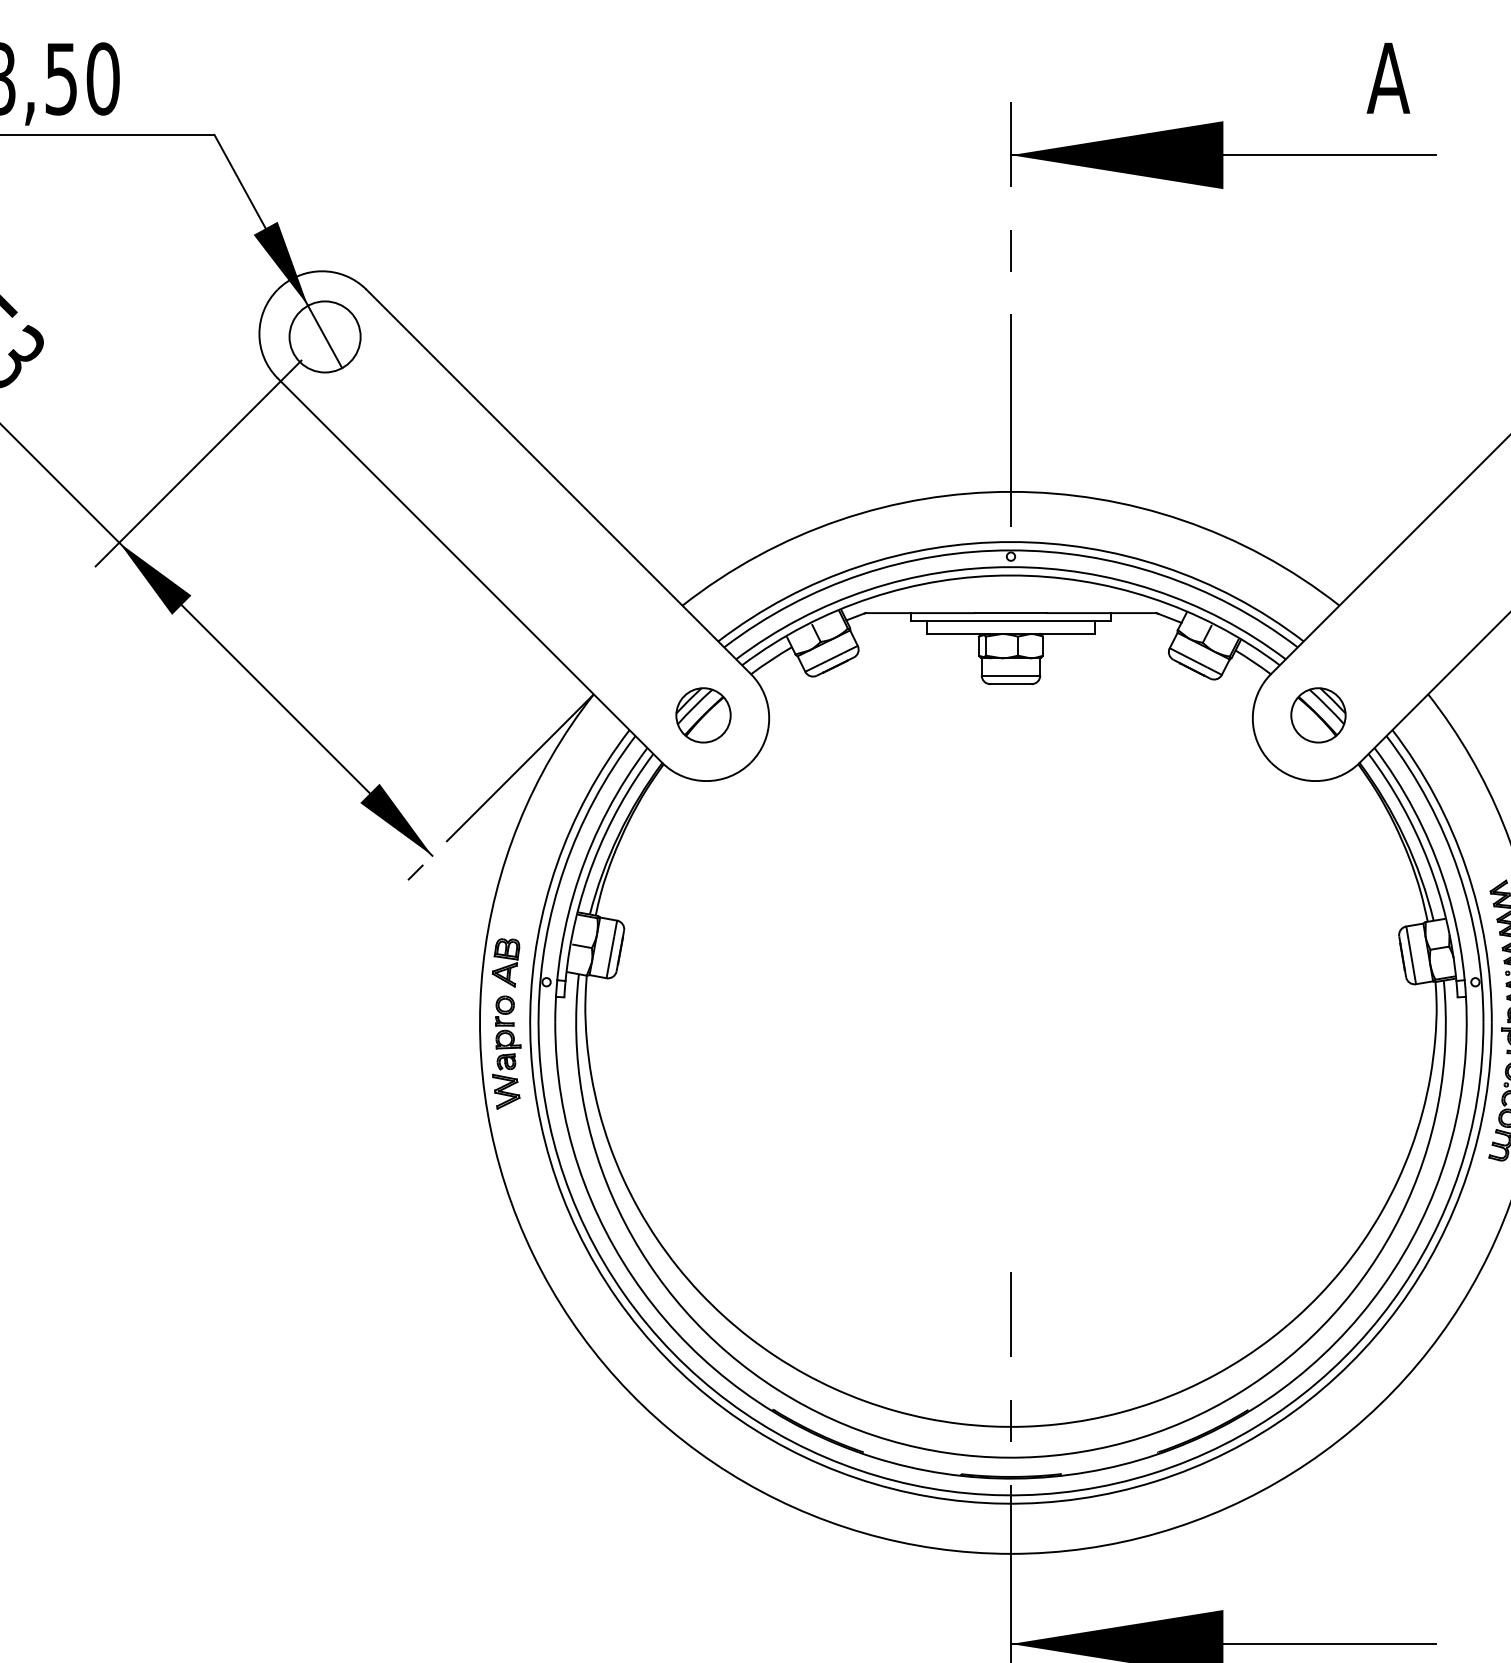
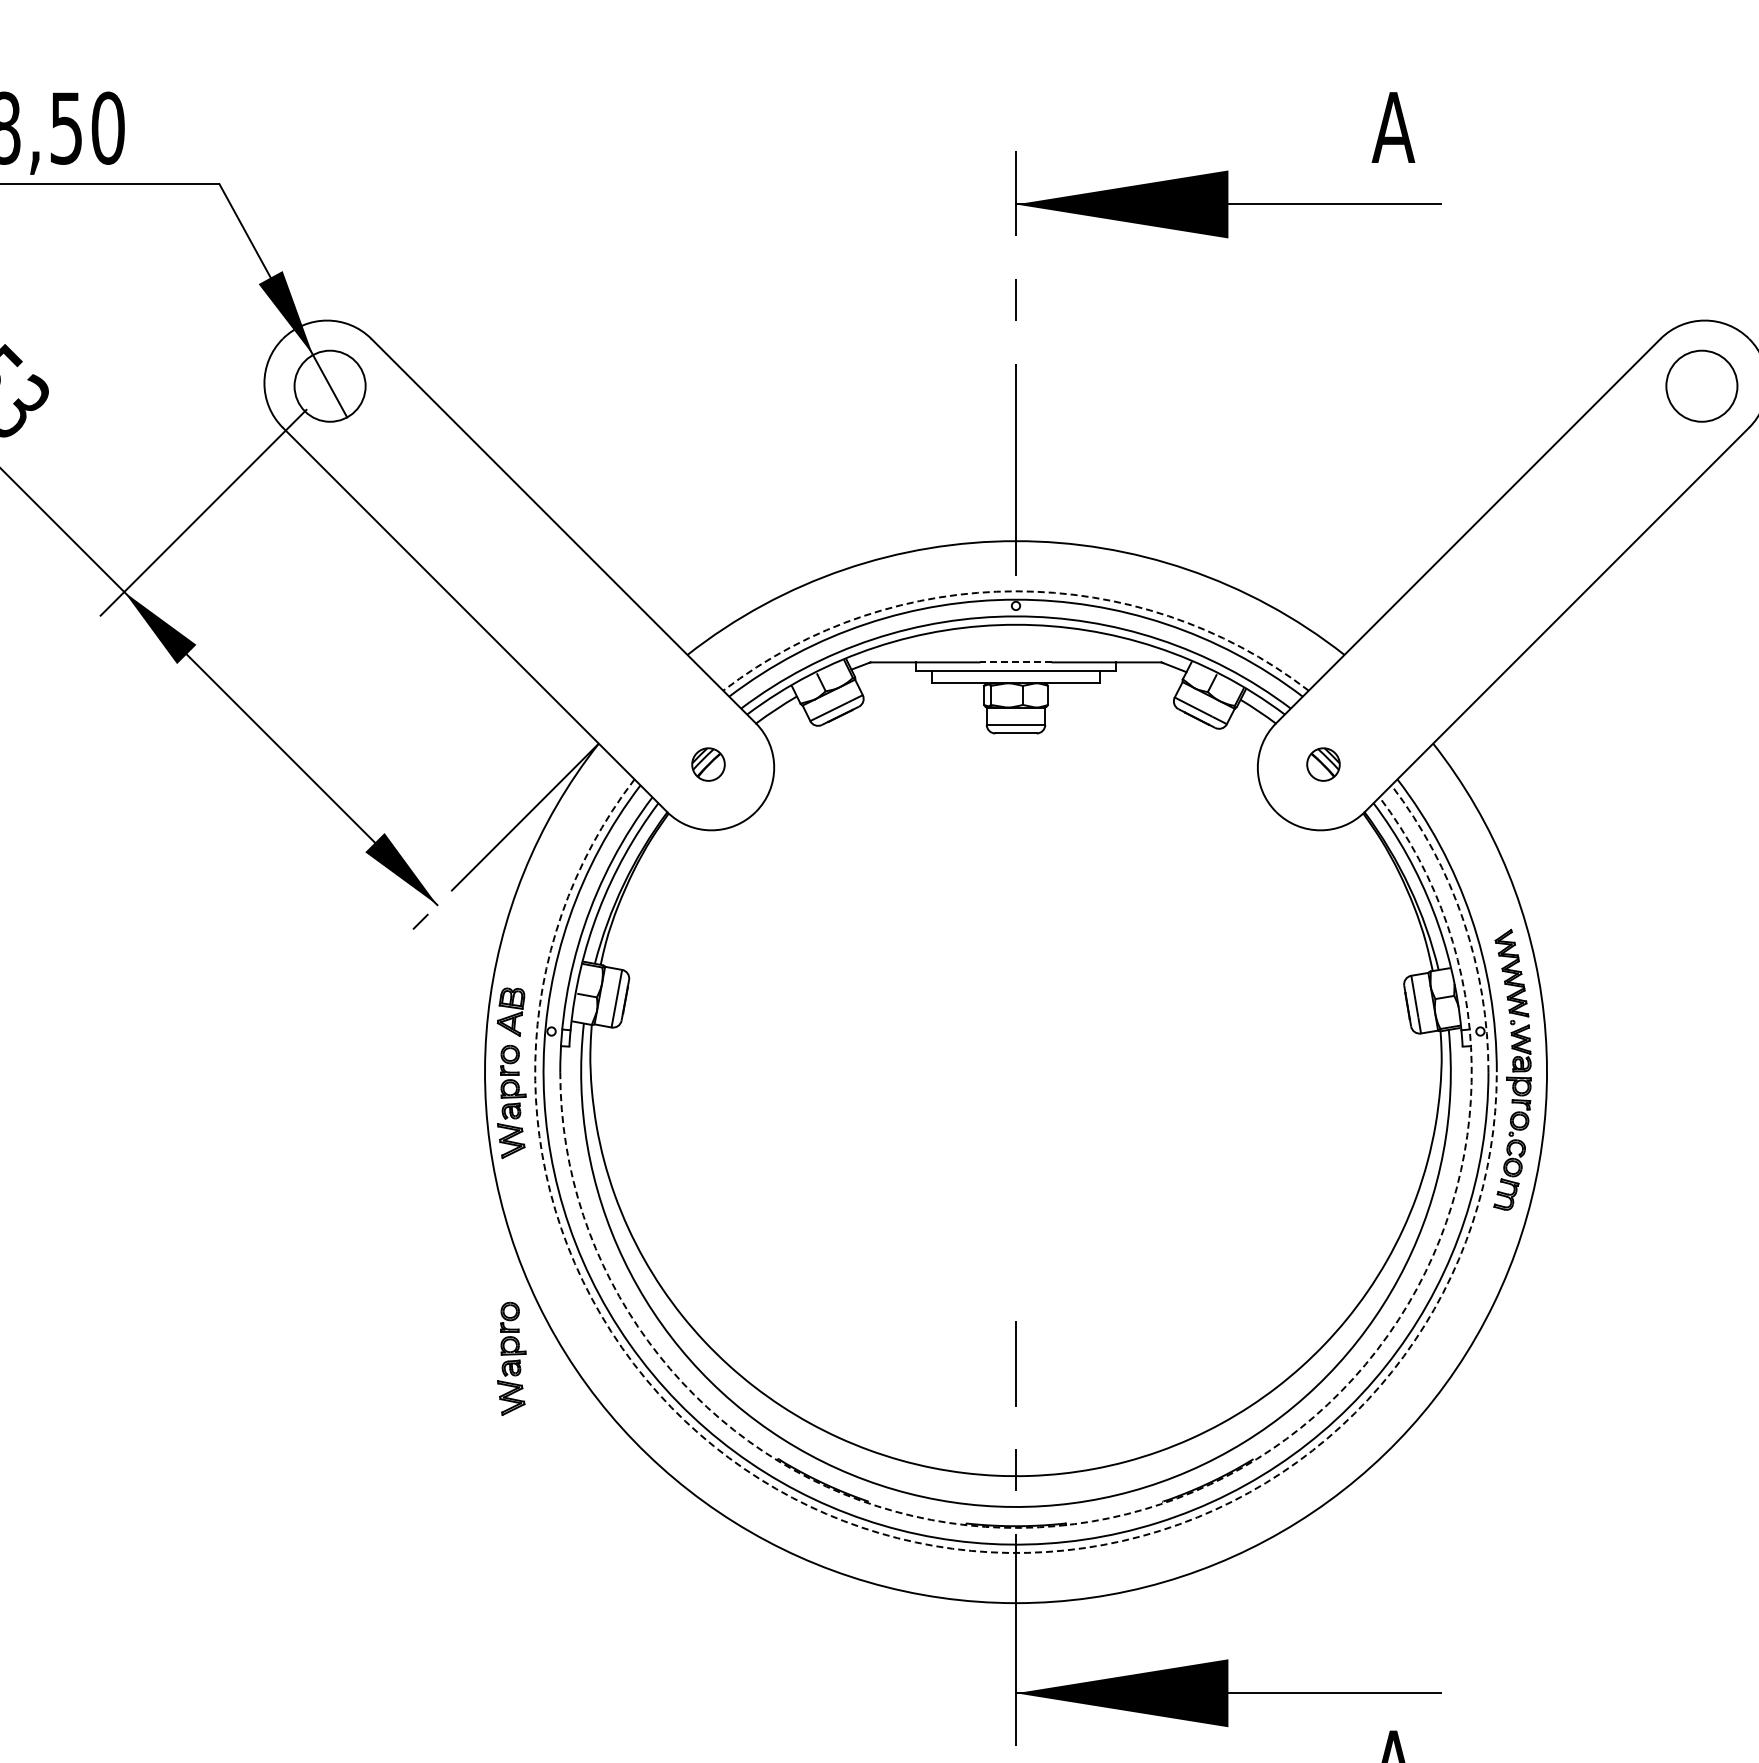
arc: (1011, 542) -> (1016, 591), solid -> dashed
line: (1011, 613) -> (1016, 662), solid -> dashed
part: (703, 715) -> (708, 764), size x0.6
part: (1318, 715) -> (1323, 764), size x0.6
arc: (1458, 871) -> (1463, 920), solid -> dashed
part: (506, 1309) -> (511, 1358), added
arc: (1155, 1455) -> (1160, 1504), solid -> dashed
arc: (856, 1478) -> (861, 1527), solid -> dashed

